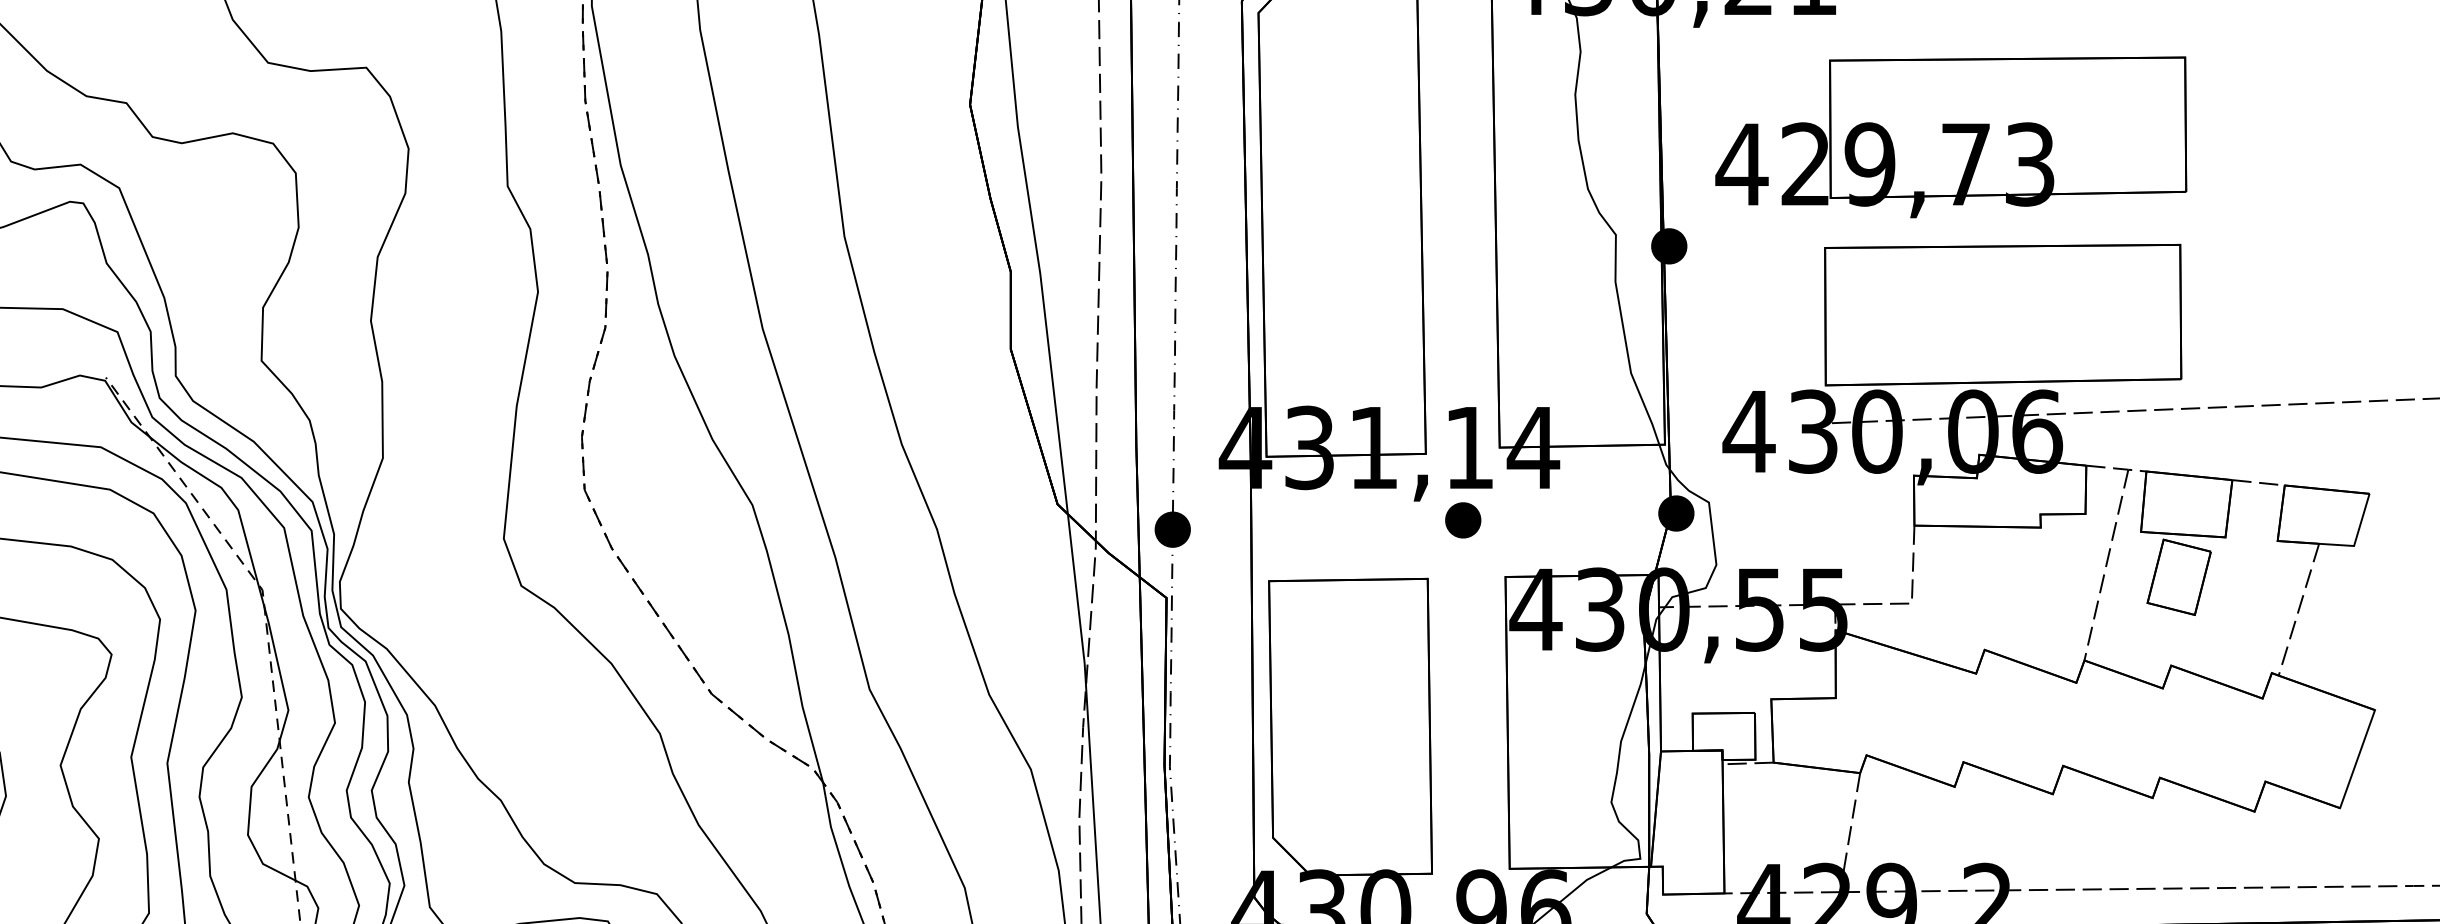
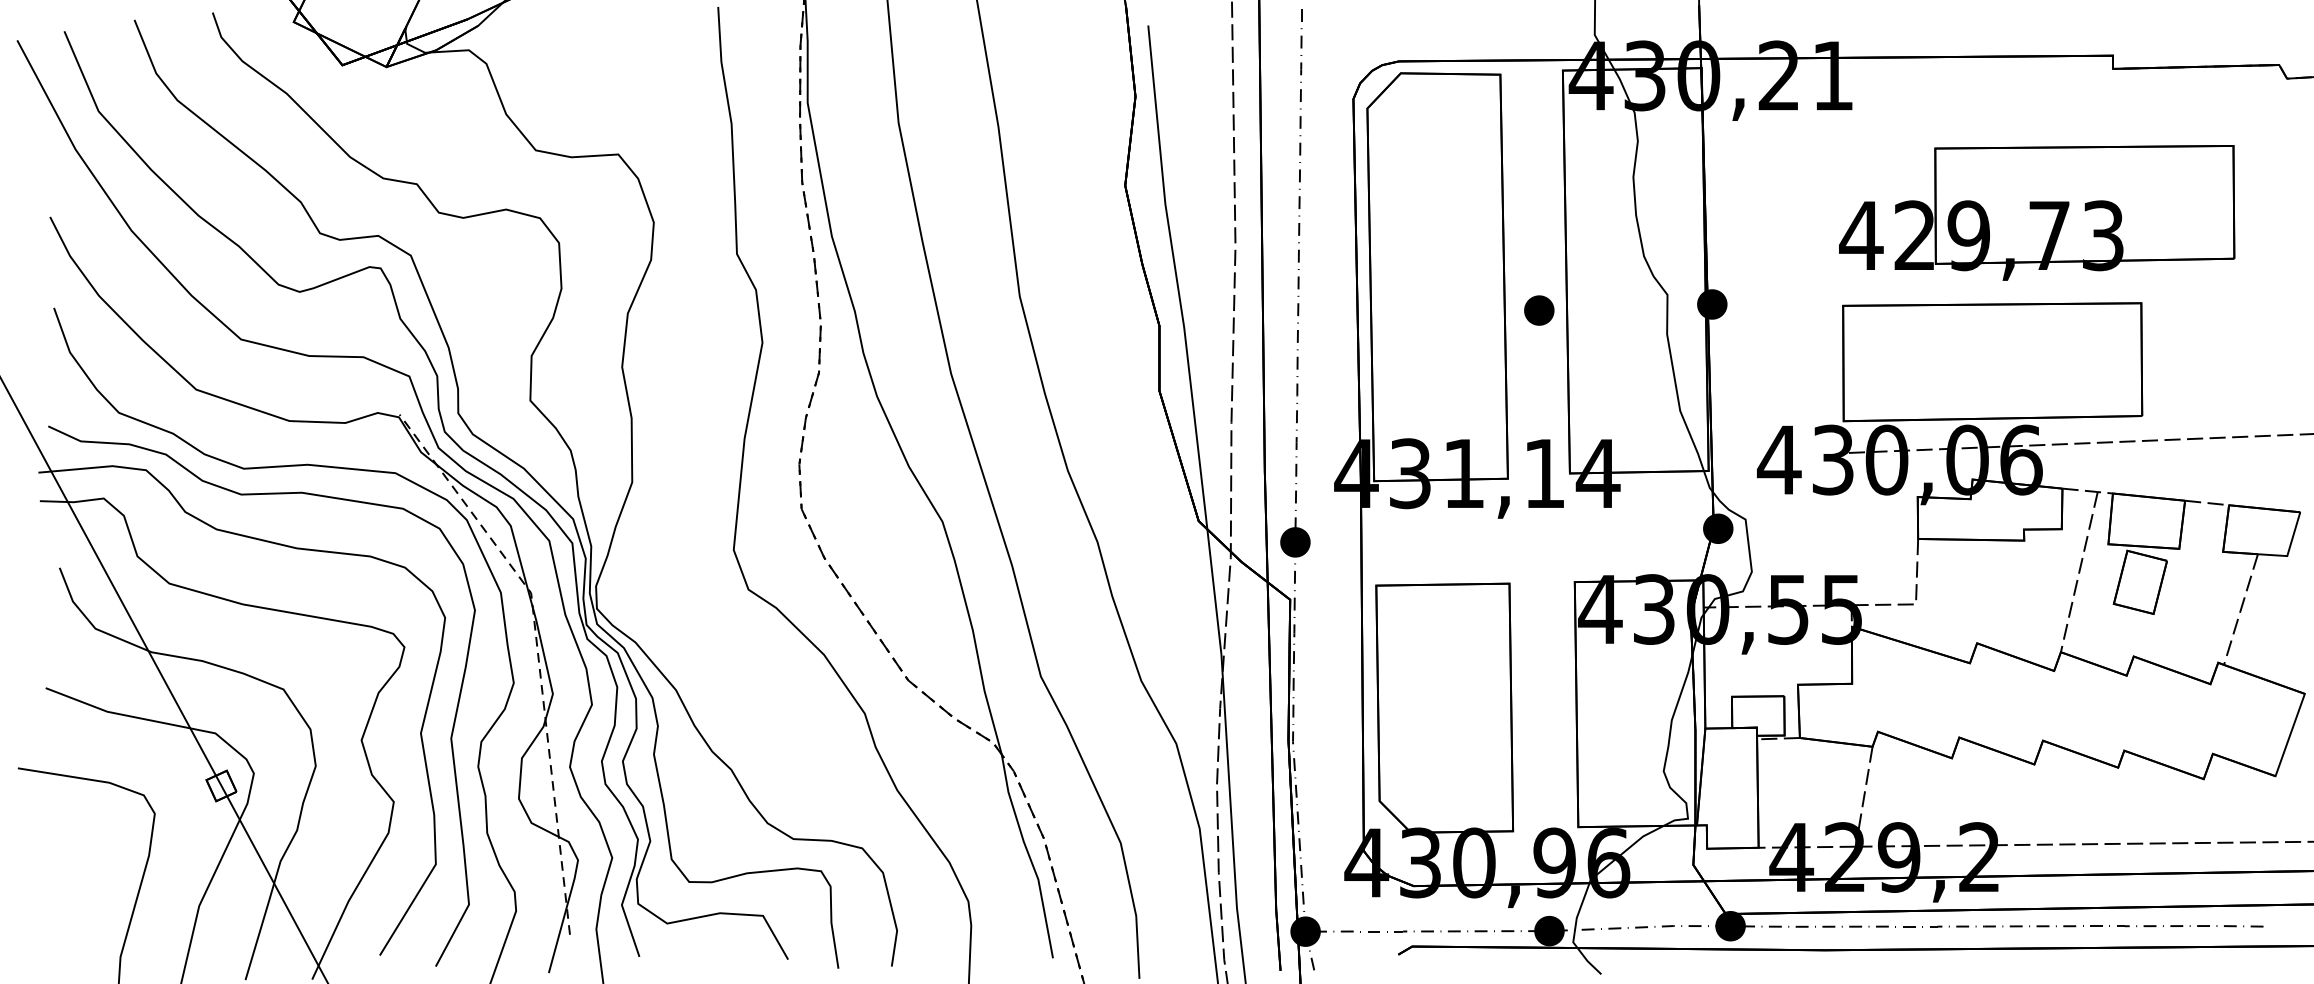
part: (1951, 136) -> (2037, 212), moved
part: (1463, 520) -> (1539, 310), moved

